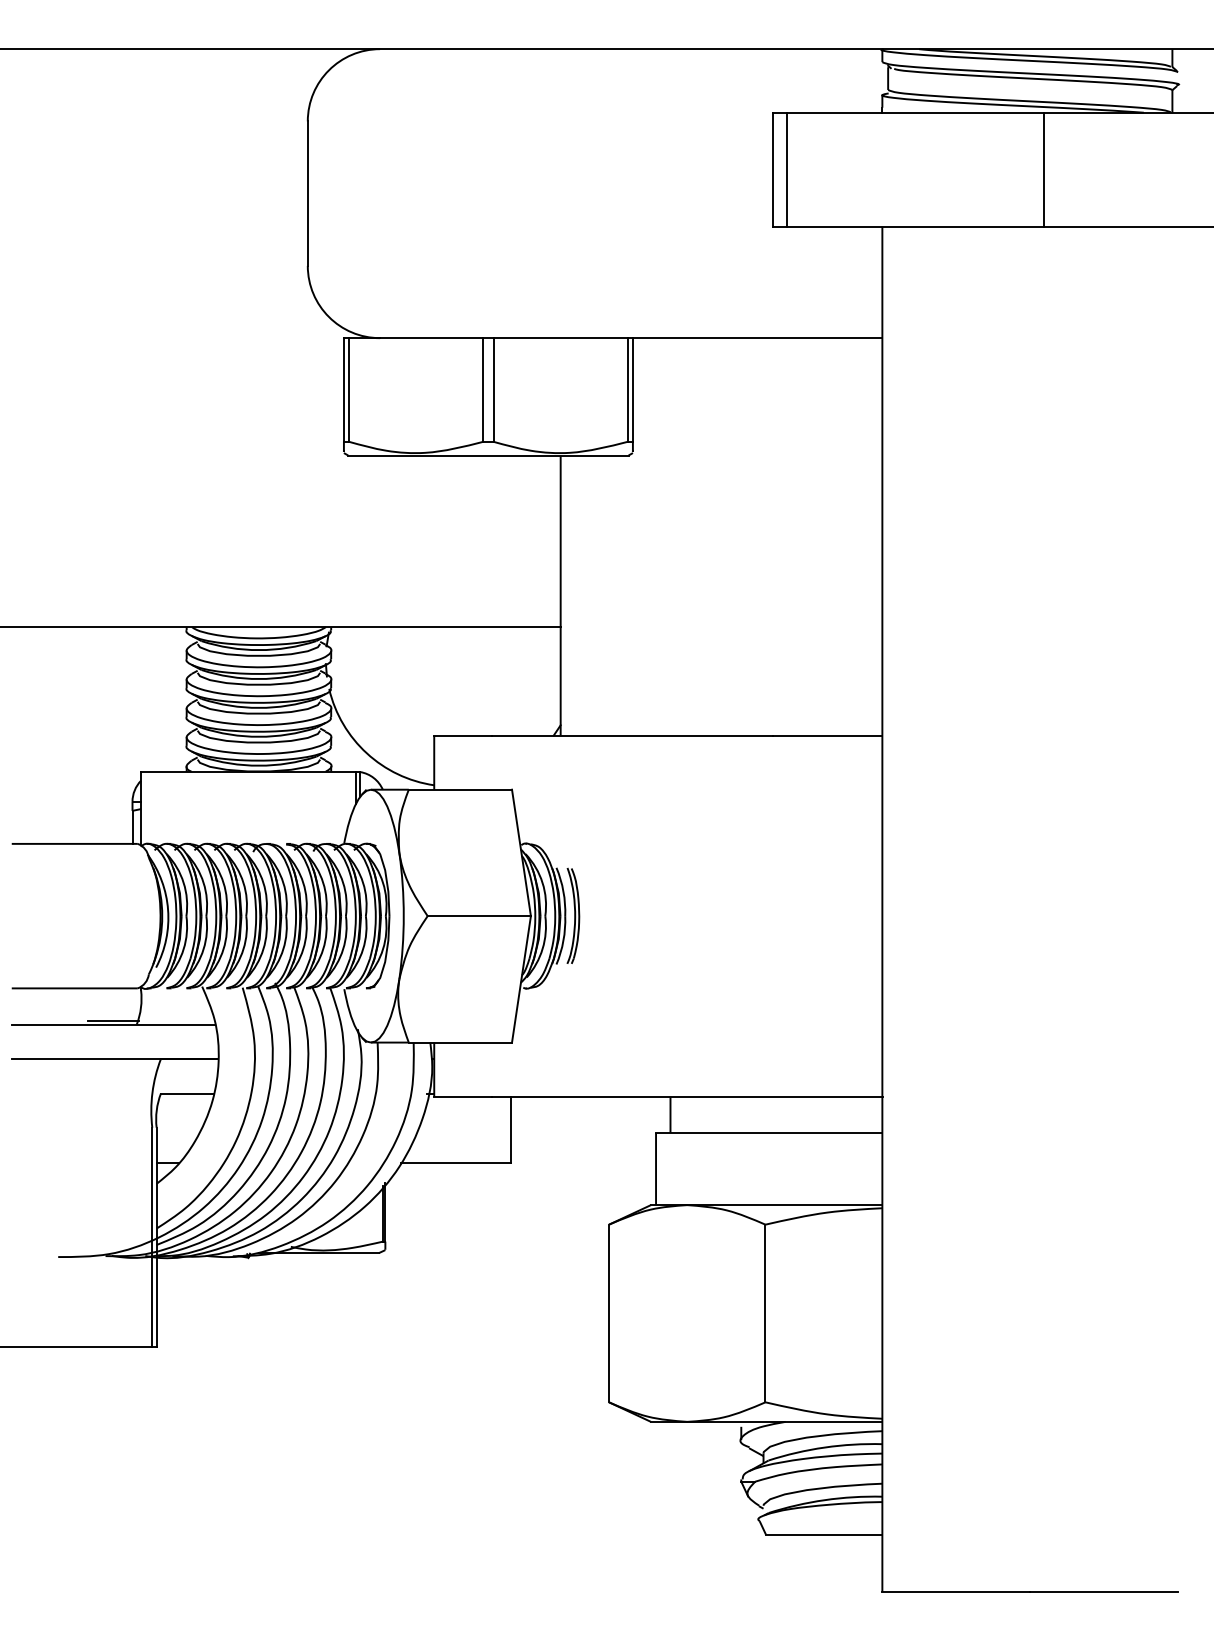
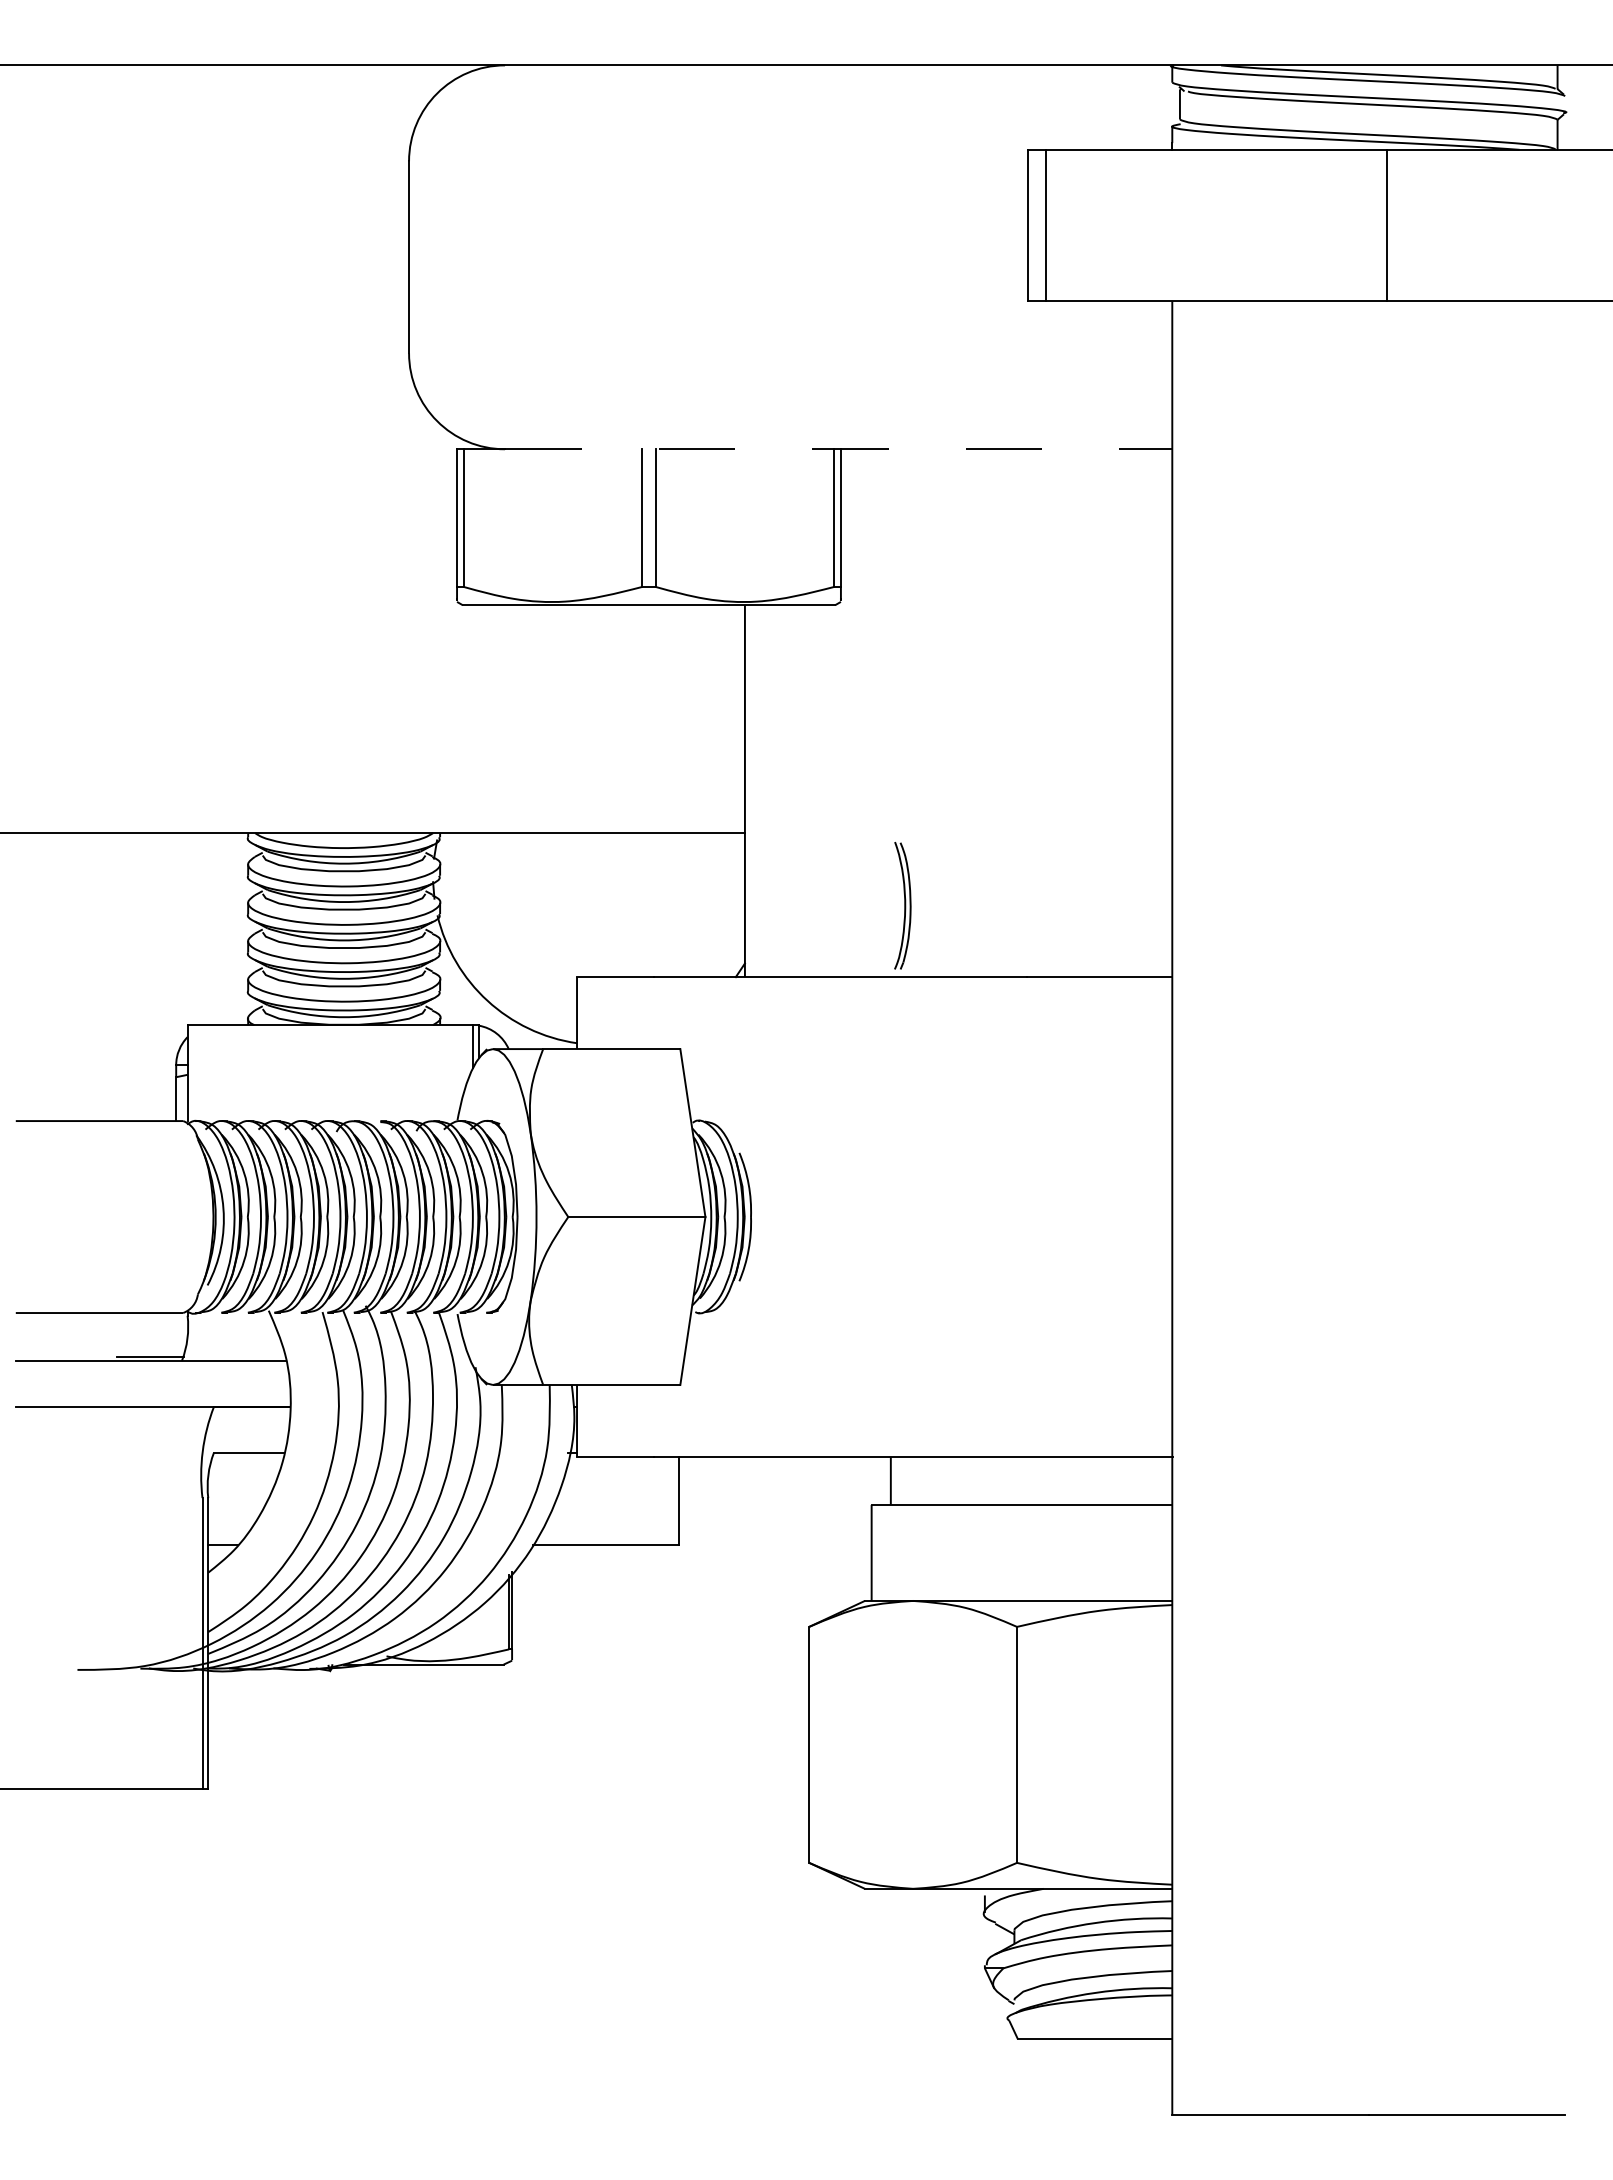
line: (631, 338) -> (838, 449), solid -> dashed
part: (573, 915) -> (902, 905), moved

